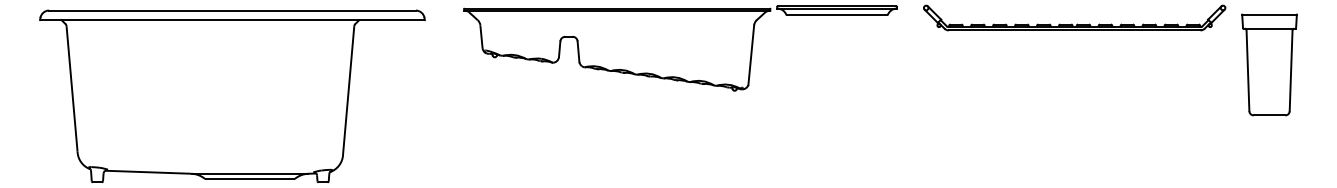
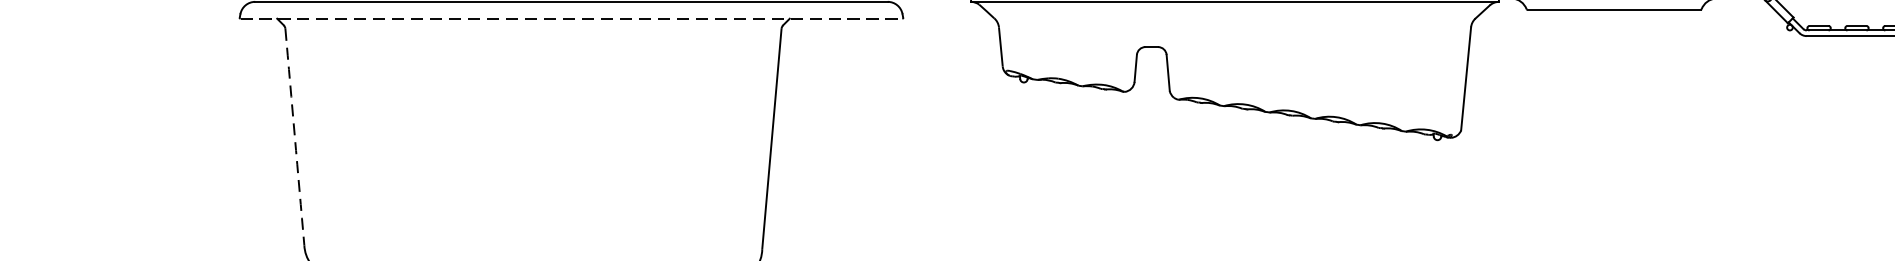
line: (232, 20) -> (571, 18), solid -> dashed
arc: (72, 88) -> (295, 136), solid -> dashed

